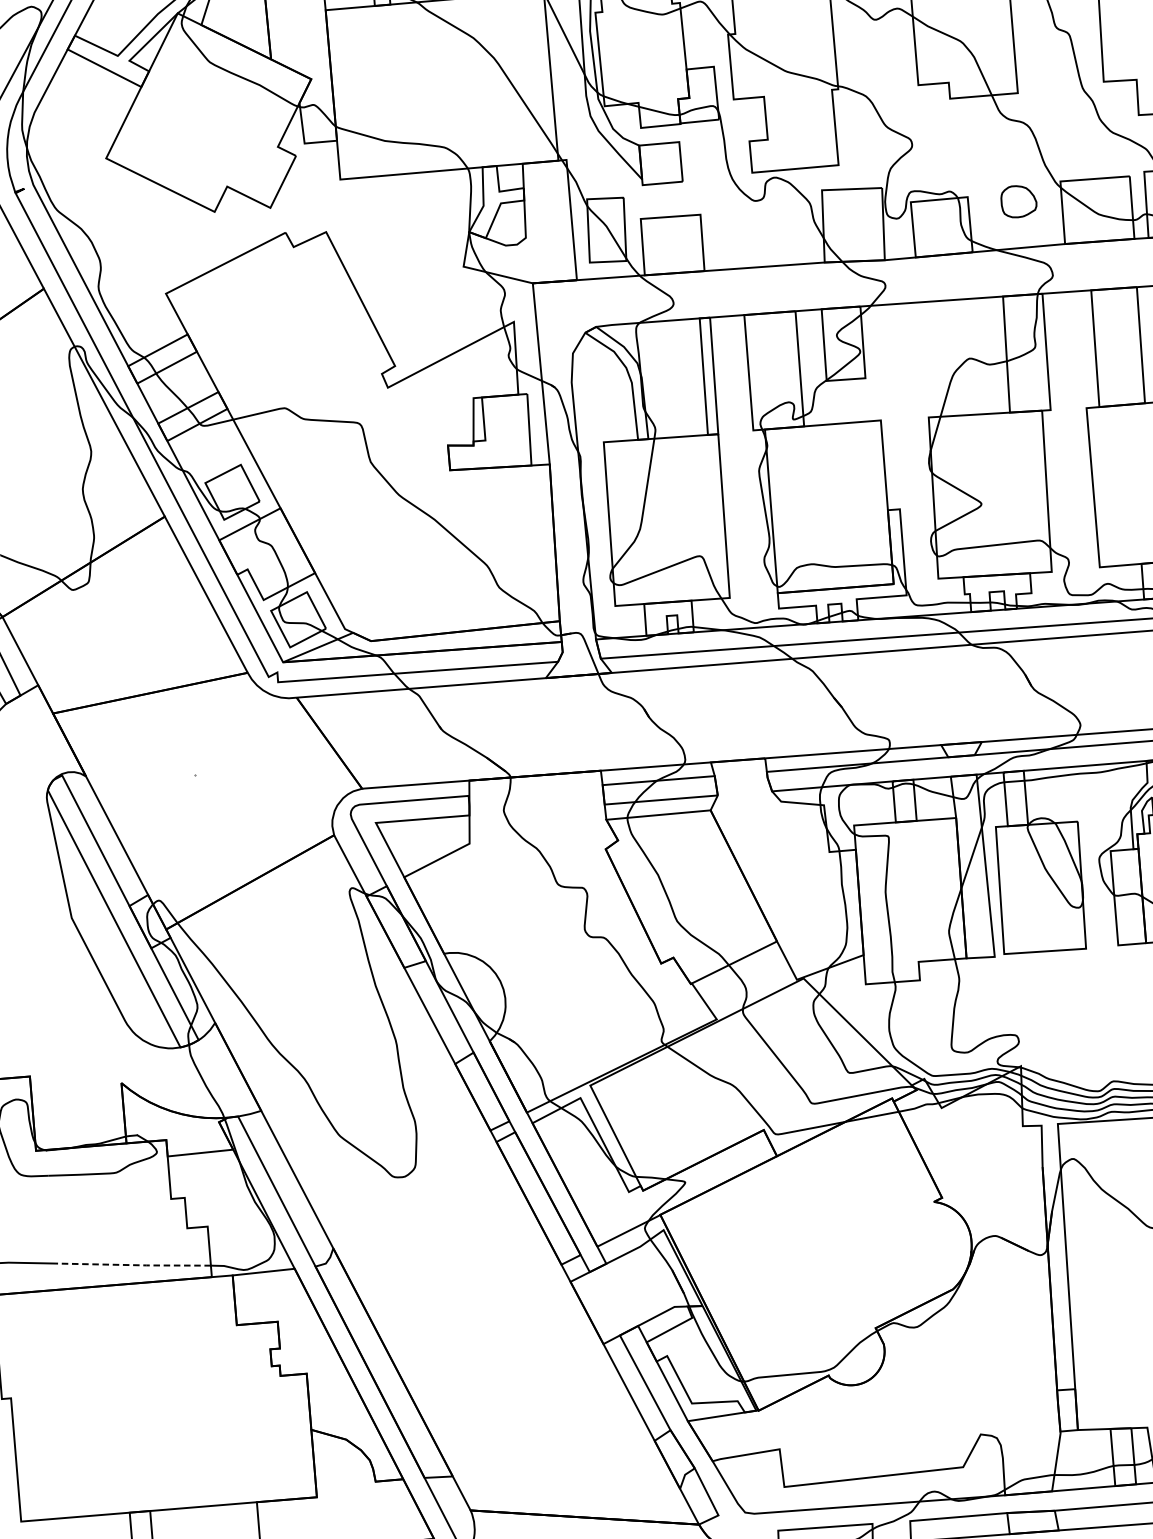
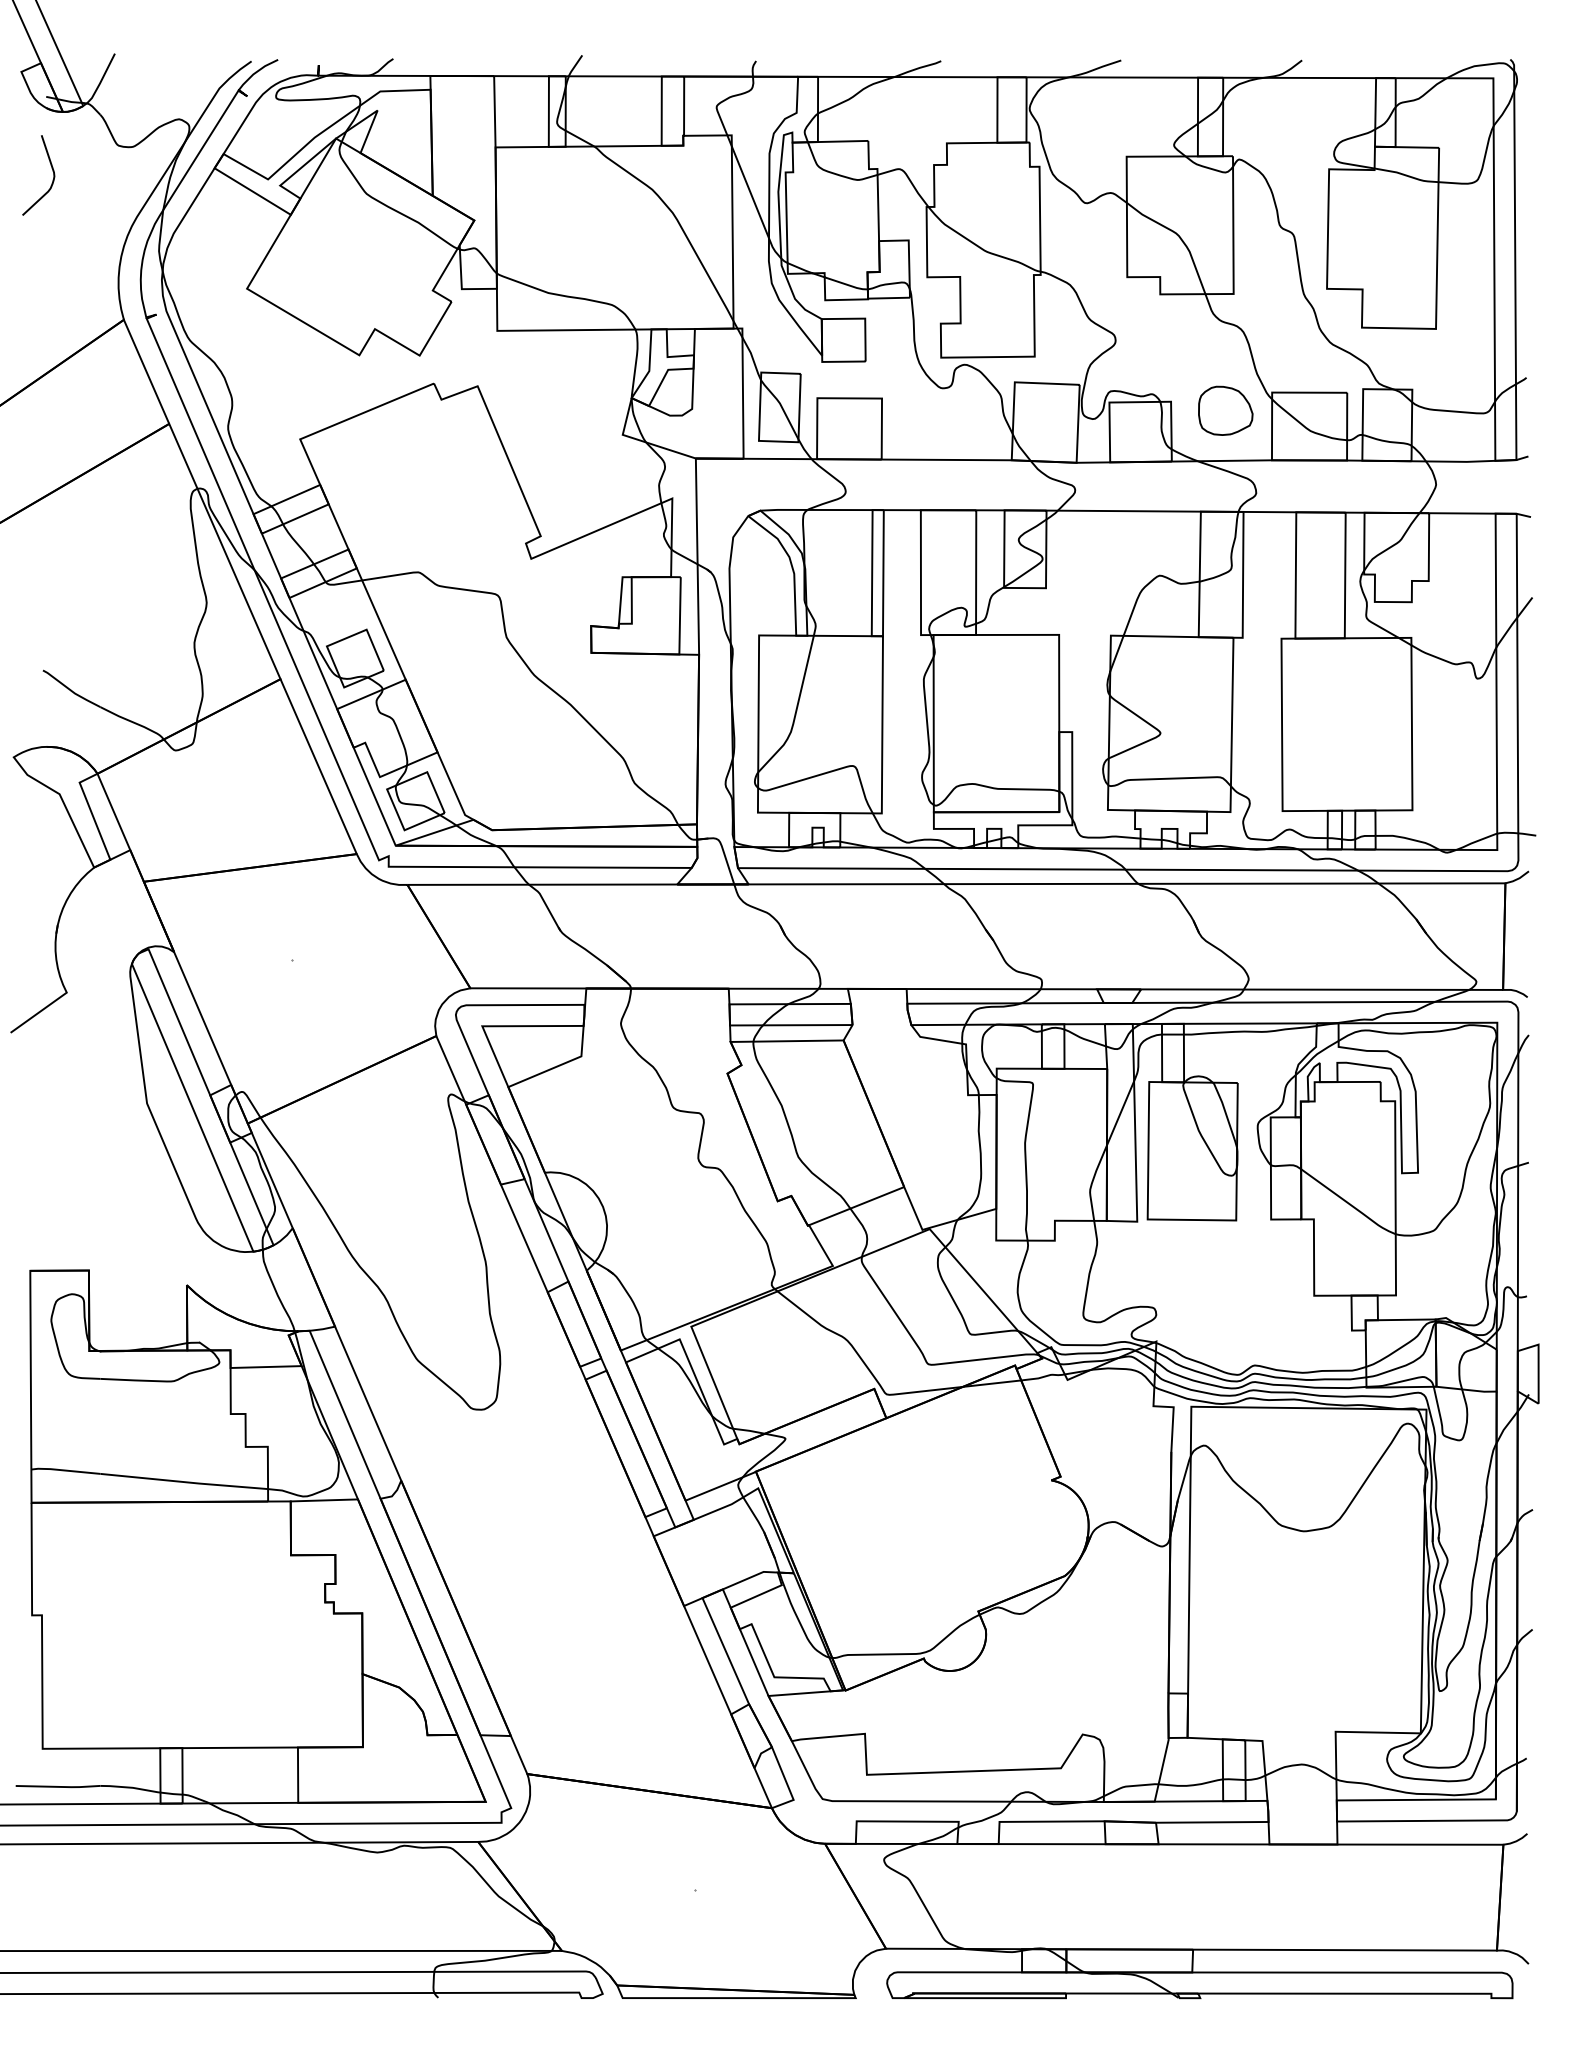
part: (1018, 201) -> (1225, 410), size x1.43
line: (133, 1265) -> (184, 1482), dashed -> solid

